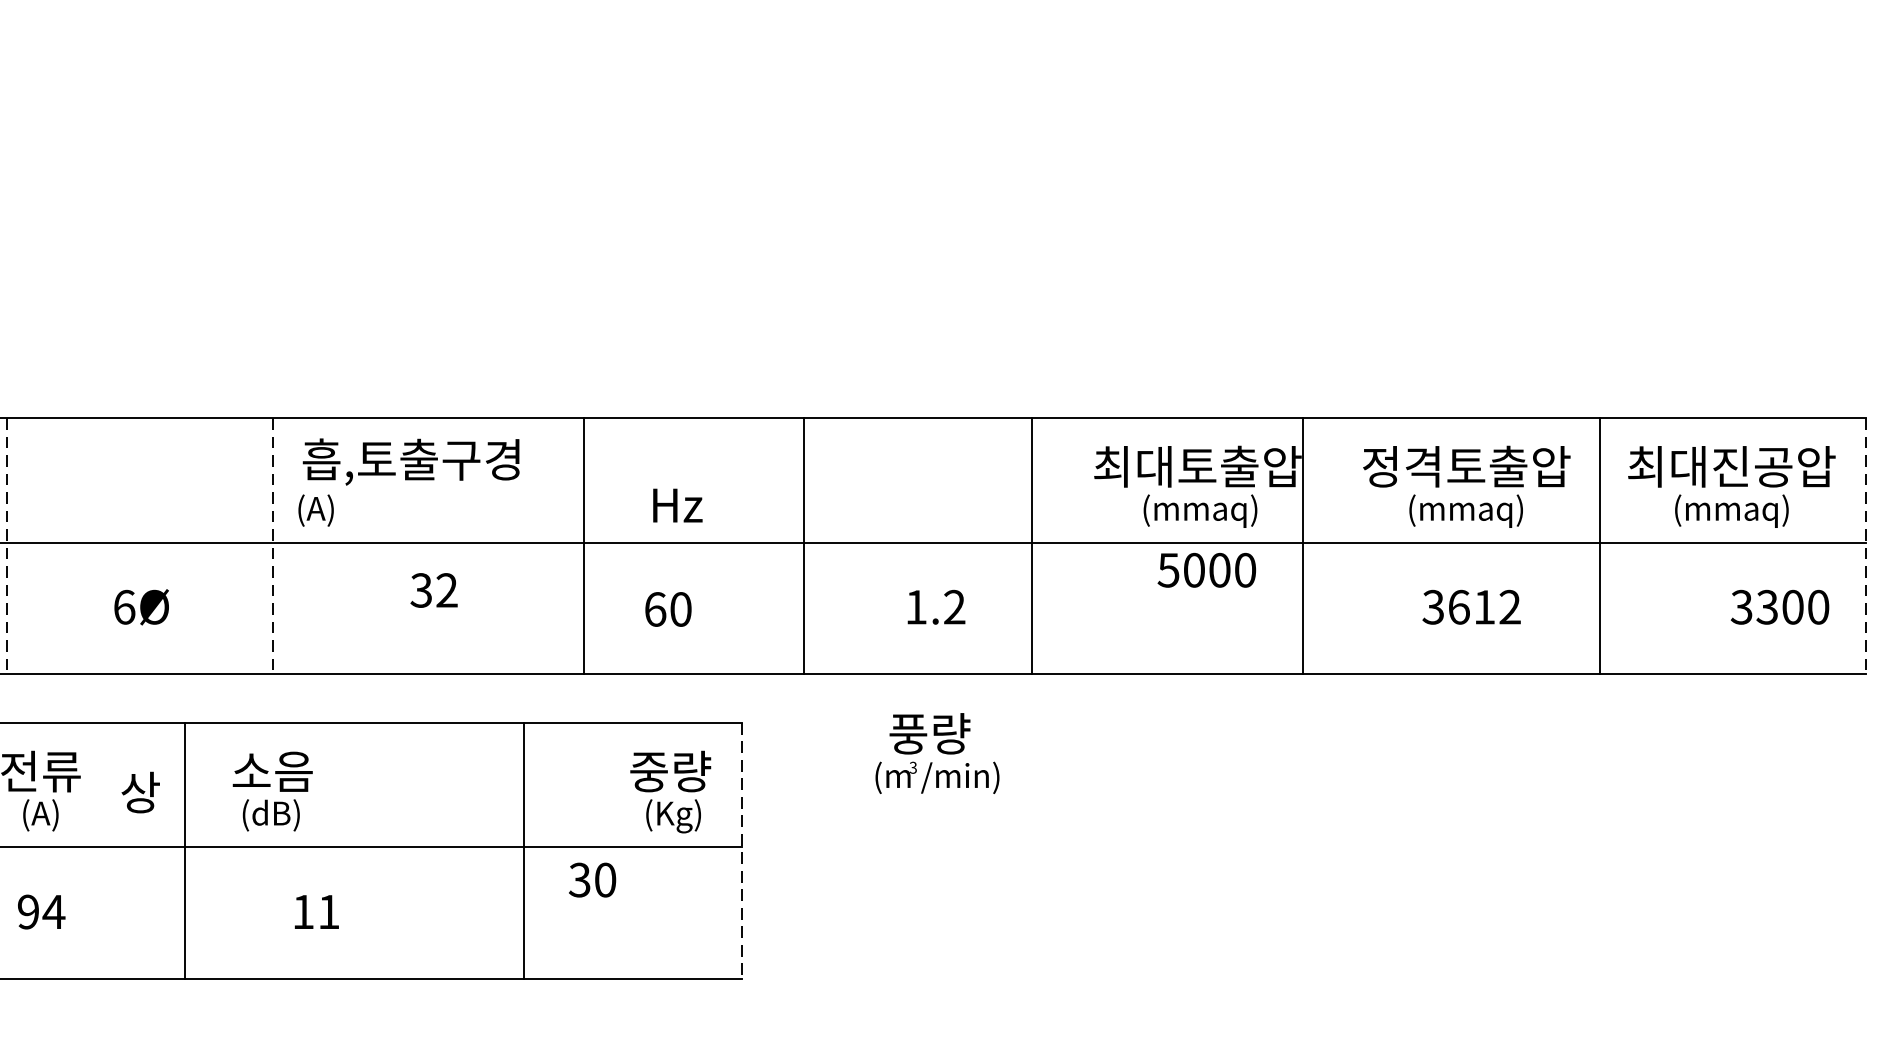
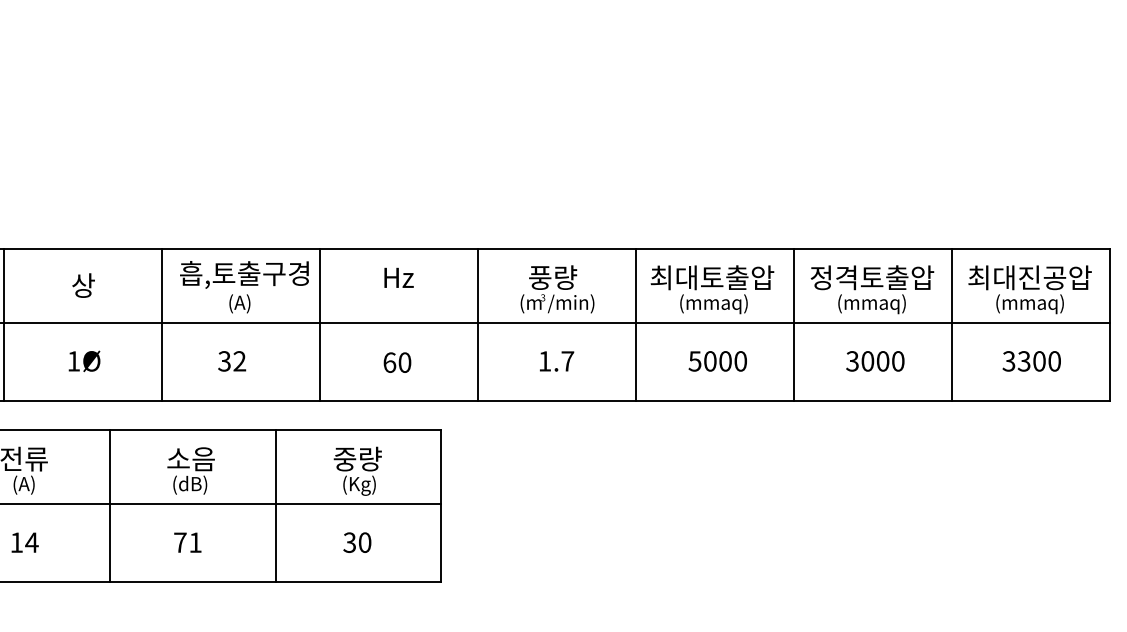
text: (676, 504) -> (398, 277), moved
text: (315, 509) -> (239, 303), moved
line: (582, 545) -> (319, 324), moved
line: (1031, 545) -> (635, 324), moved
line: (1302, 545) -> (793, 324), moved
line: (7, 546) -> (4, 325), dashed -> solid
line: (273, 546) -> (162, 325), dashed -> solid
line: (1865, 546) -> (1109, 325), dashed -> solid
text: (1206, 570) -> (717, 361), moved
text: (434, 590) -> (232, 361), moved
text: (125, 607) -> (74, 361), 6Ø -> 1Ø
text: (954, 607) -> (567, 361), 1.2 -> 1.7
text: (1483, 607) -> (882, 361), 3612 -> 3000
text: (1779, 607) -> (1031, 361), moved
text: (937, 753) -> (557, 289), moved
text: (271, 790) -> (190, 470), moved
text: (670, 790) -> (357, 470), moved
text: (140, 792) -> (83, 285), moved
line: (523, 851) -> (275, 506), moved
line: (742, 851) -> (441, 506), dashed -> solid
text: (592, 879) -> (357, 542), moved
text: (27, 911) -> (16, 542), 94 -> 14
text: (303, 911) -> (180, 542), 11 -> 71

